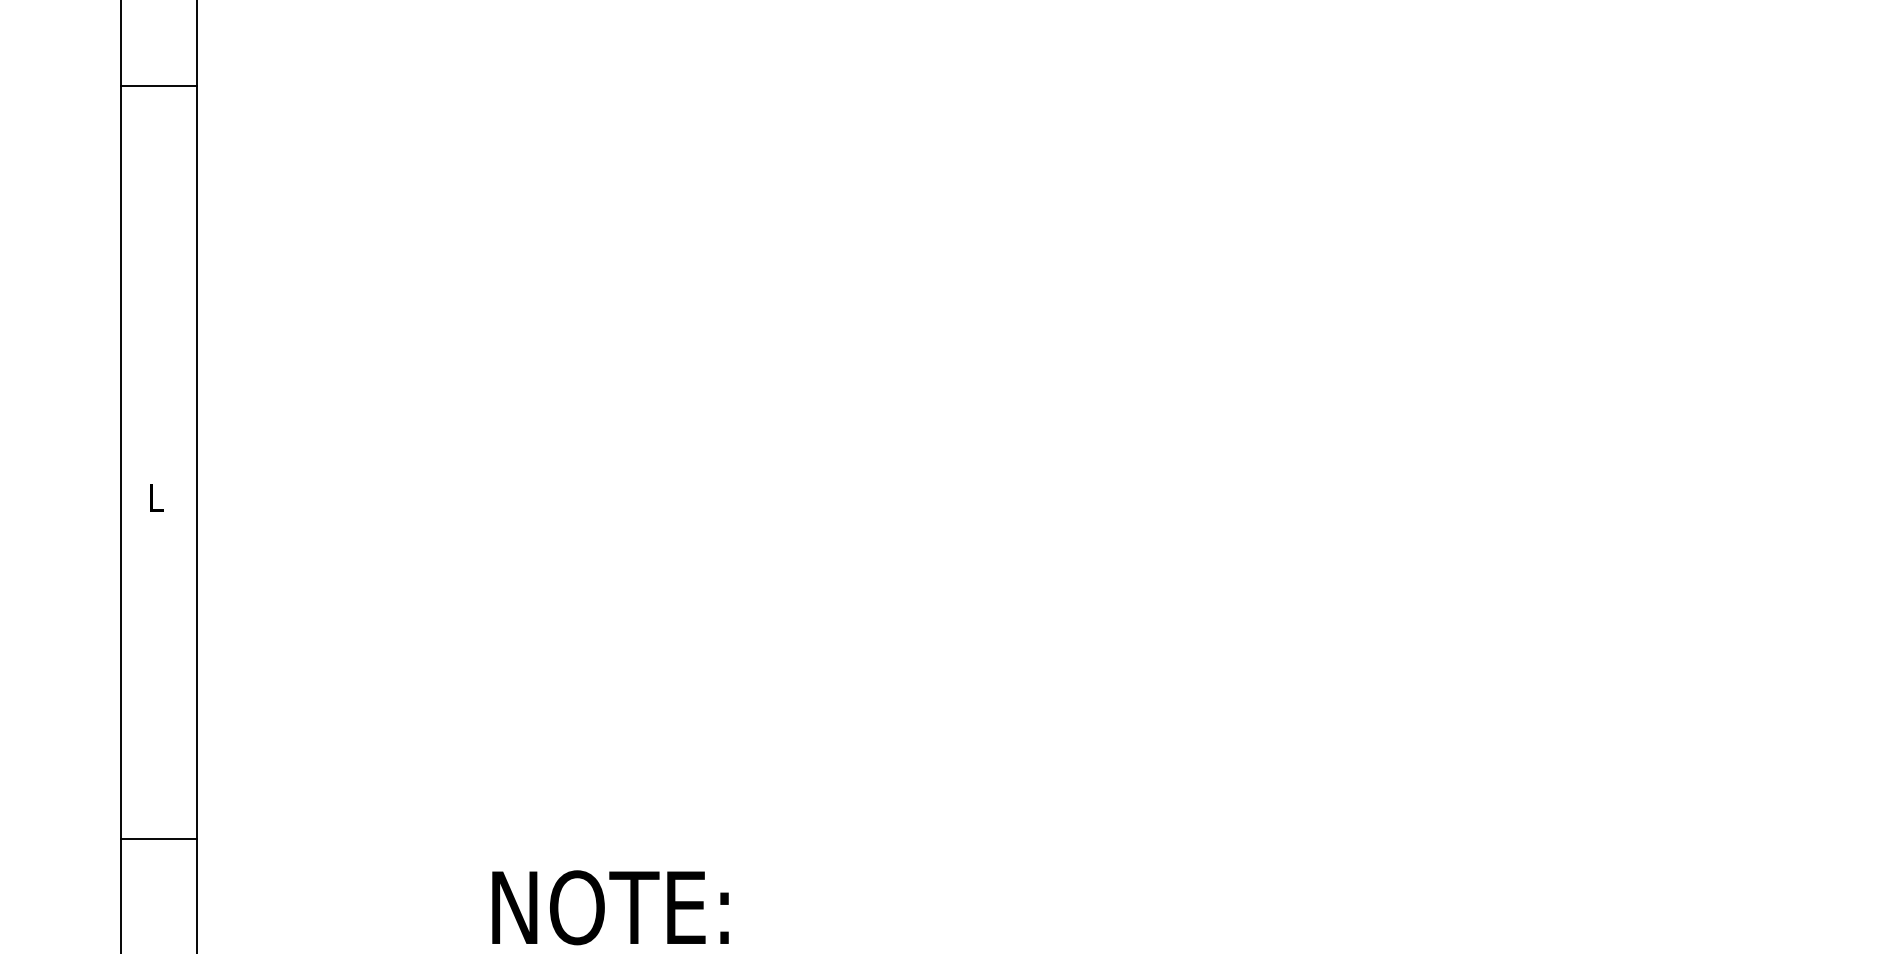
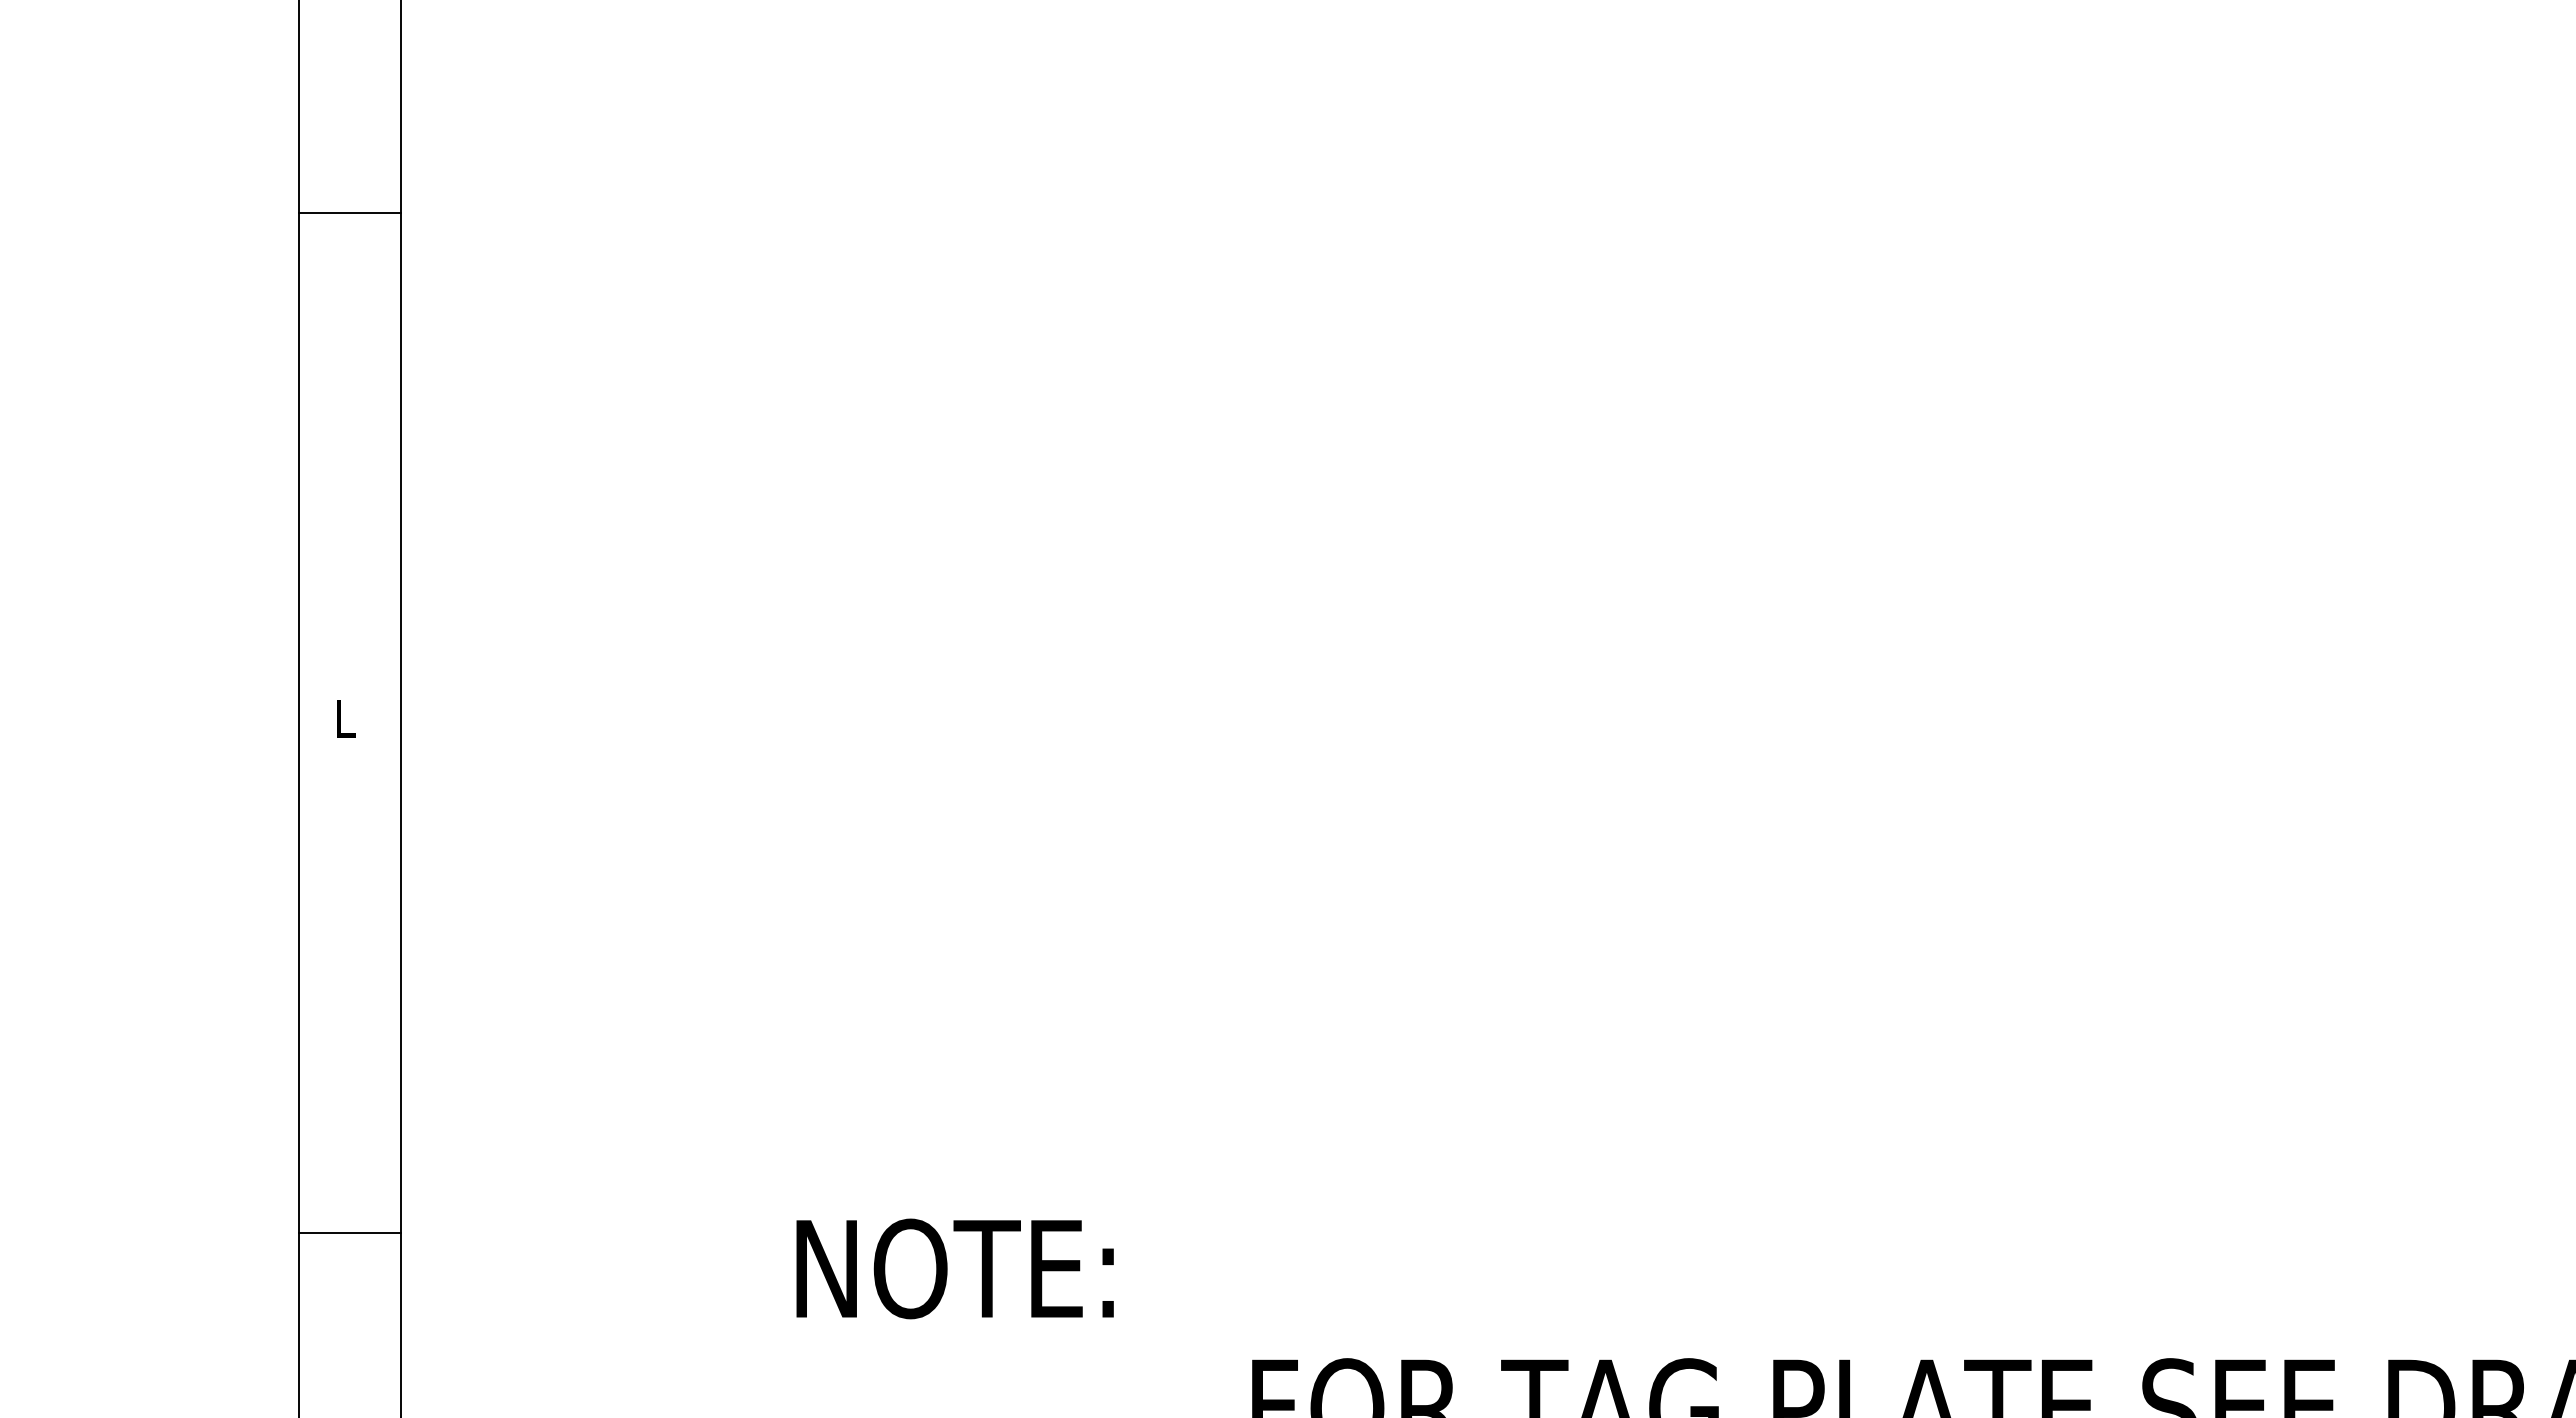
line: (159, 86) -> (349, 213), moved
line: (159, 839) -> (349, 1233), moved

